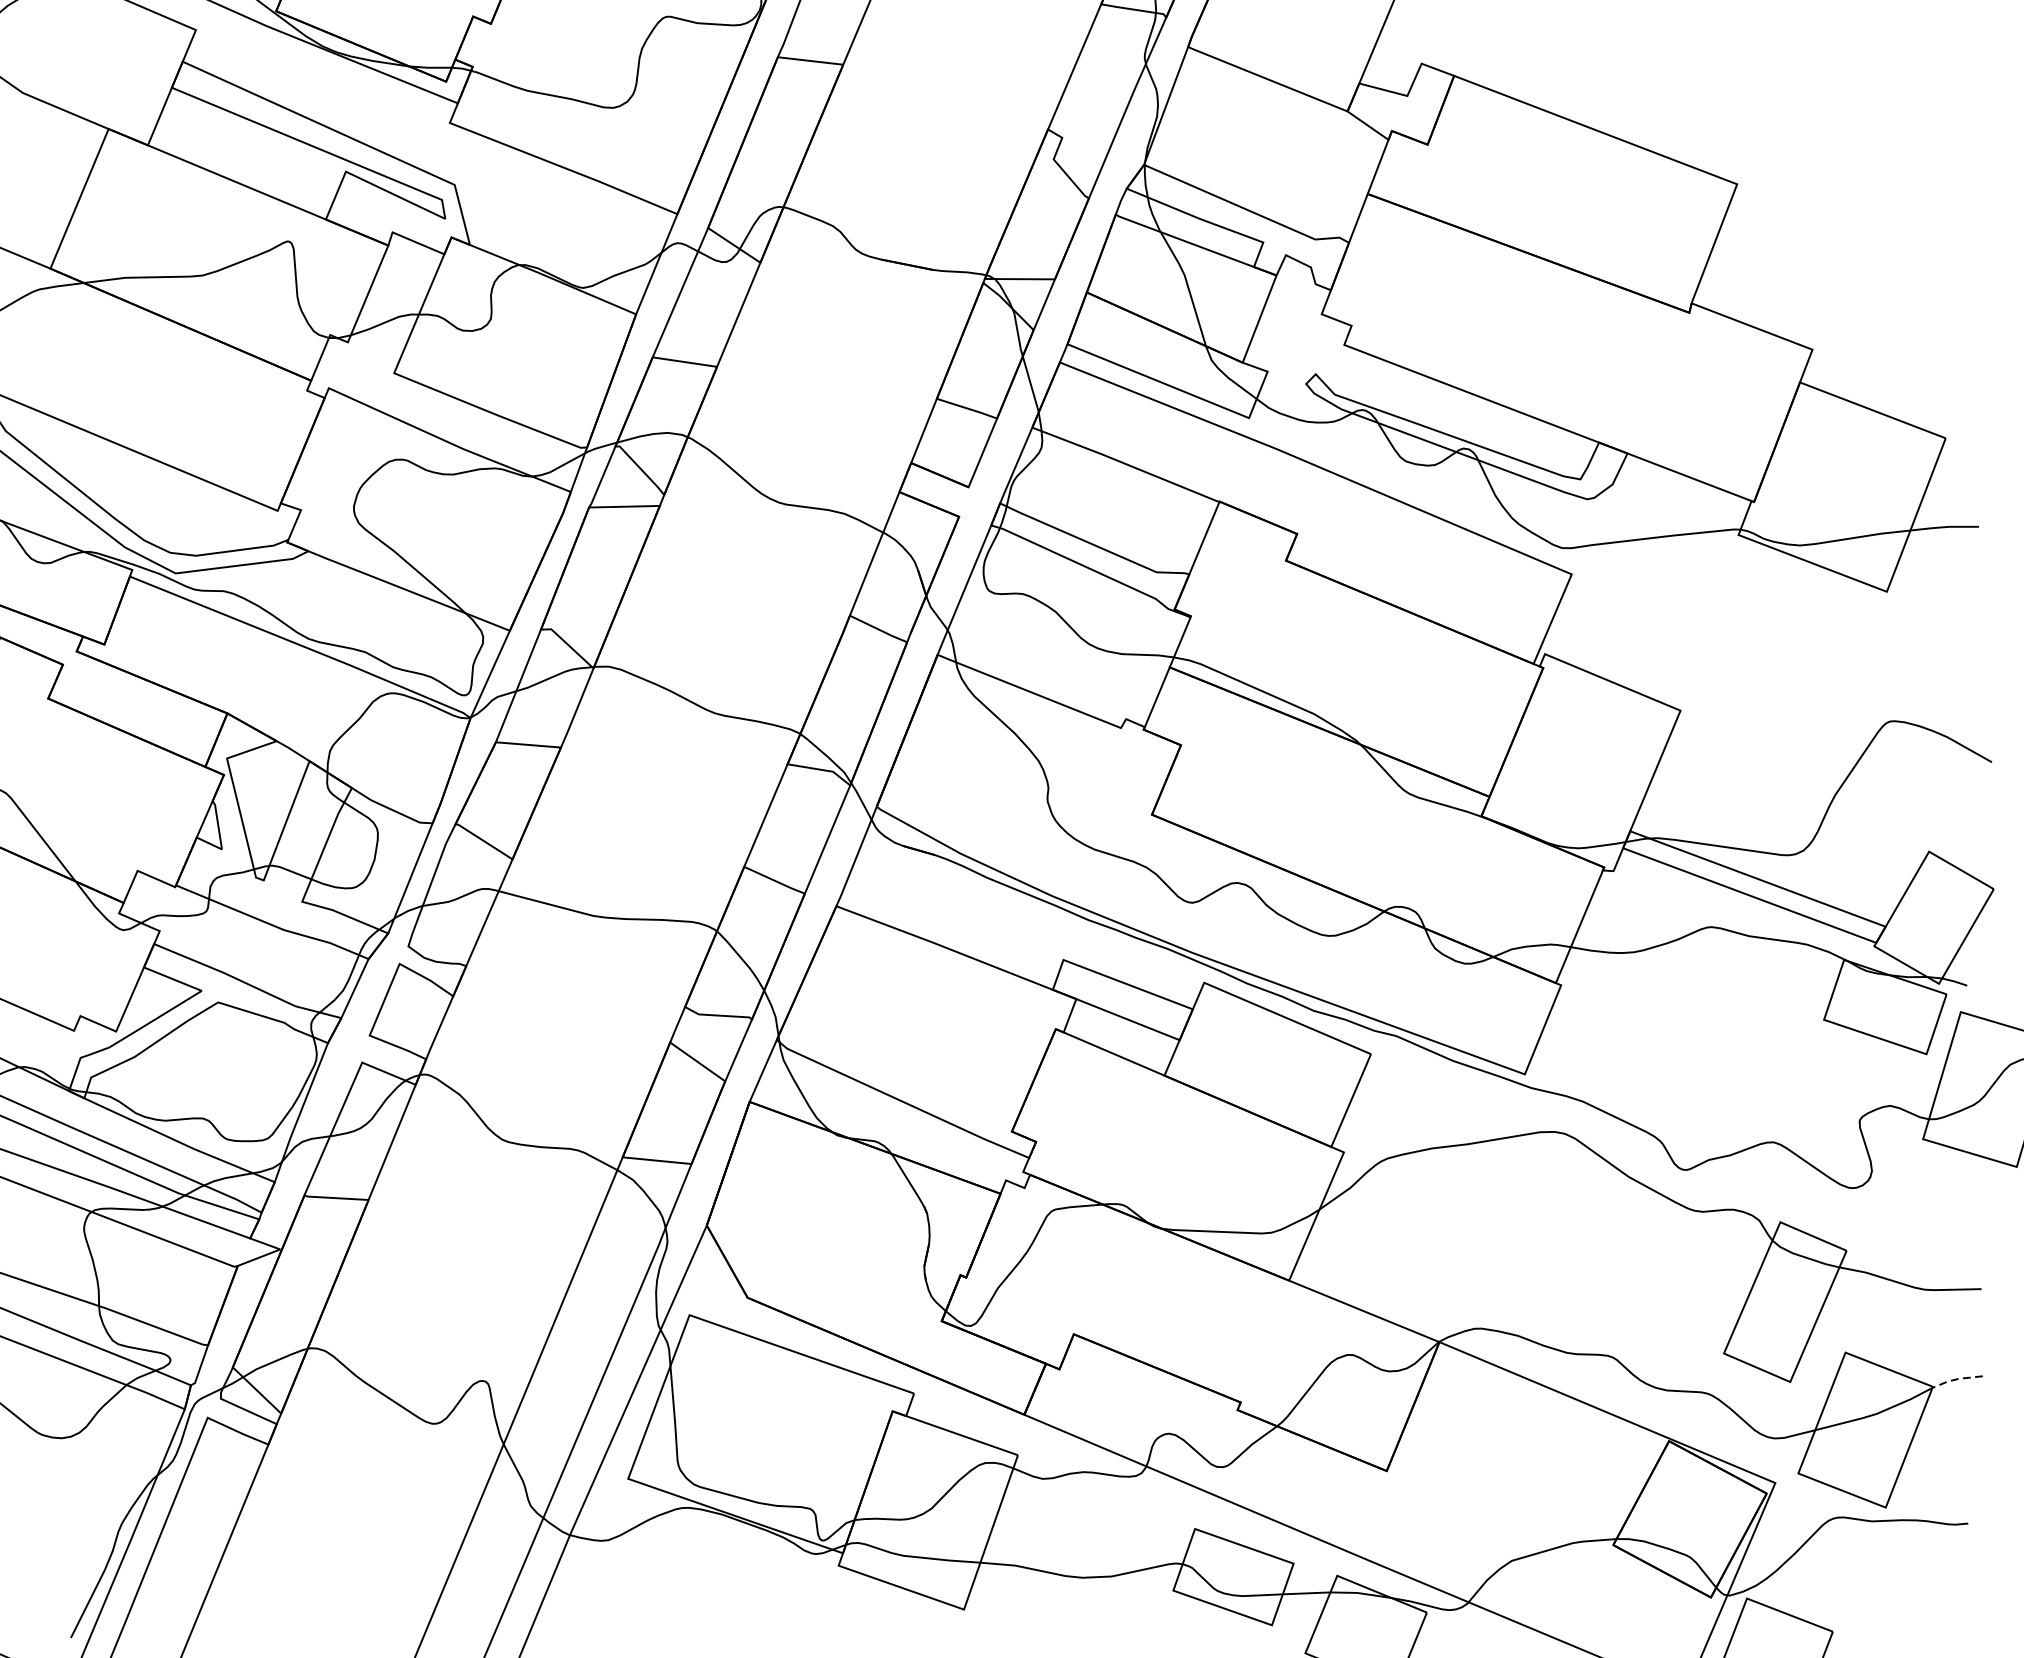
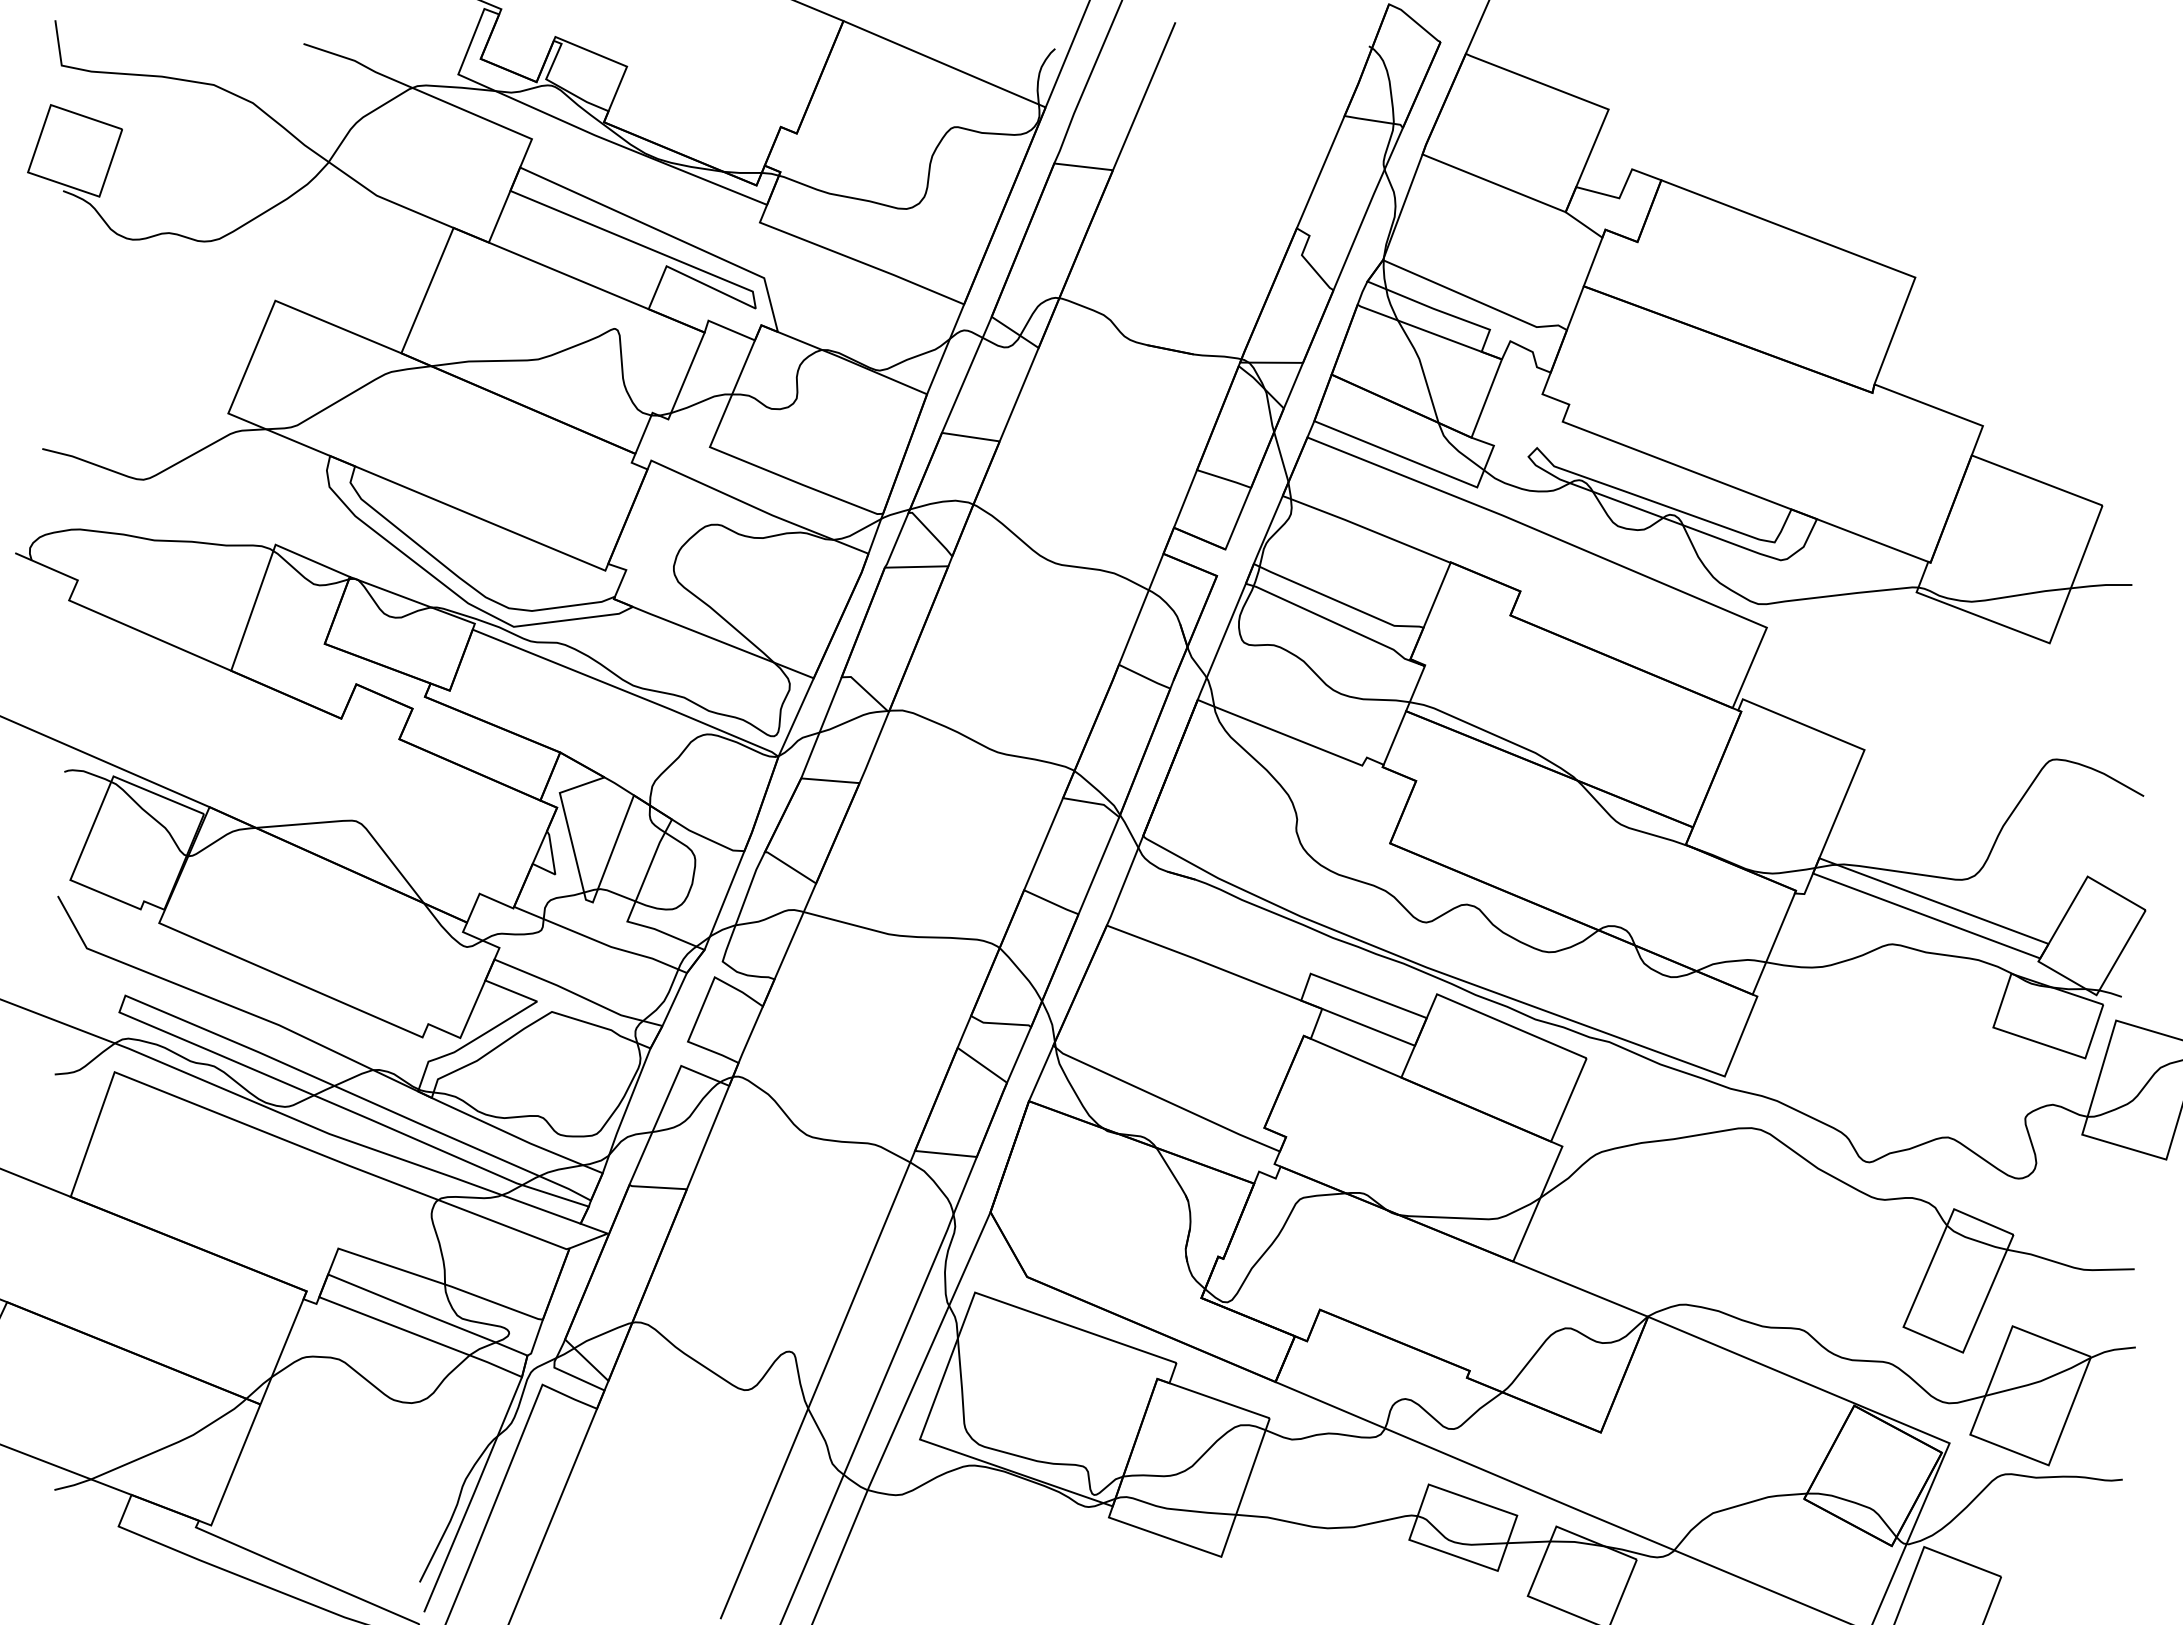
line: (1956, 1379) -> (2112, 1350), dashed -> solid

